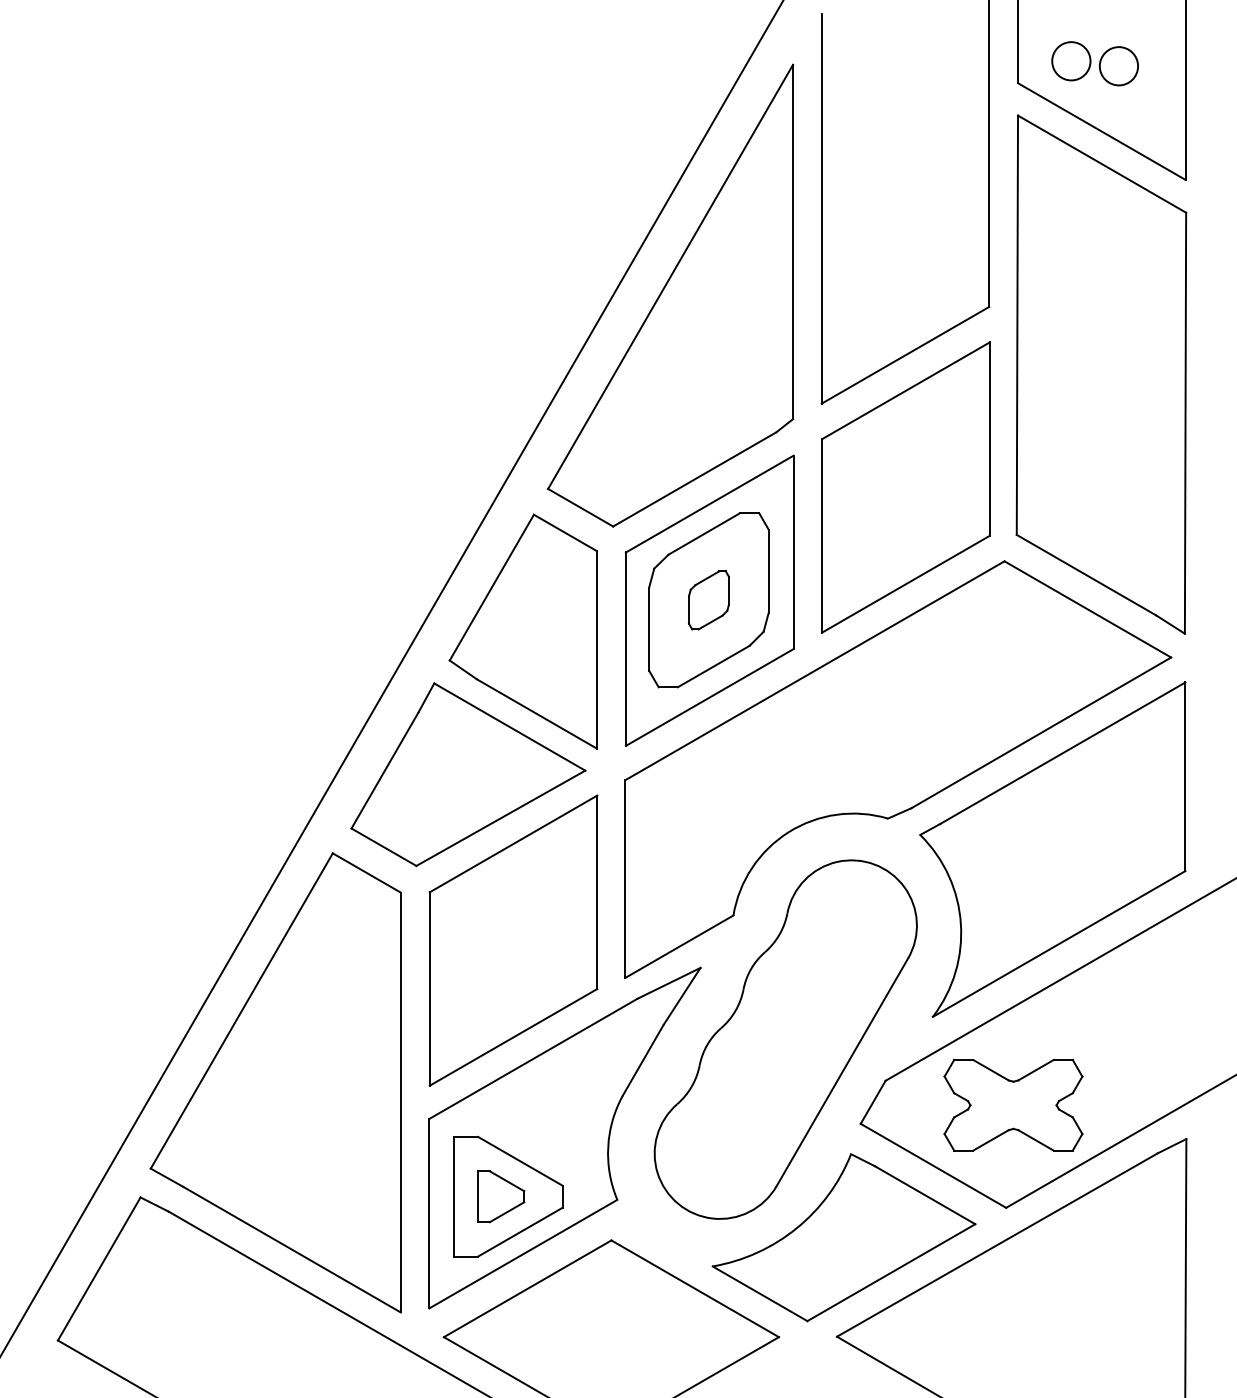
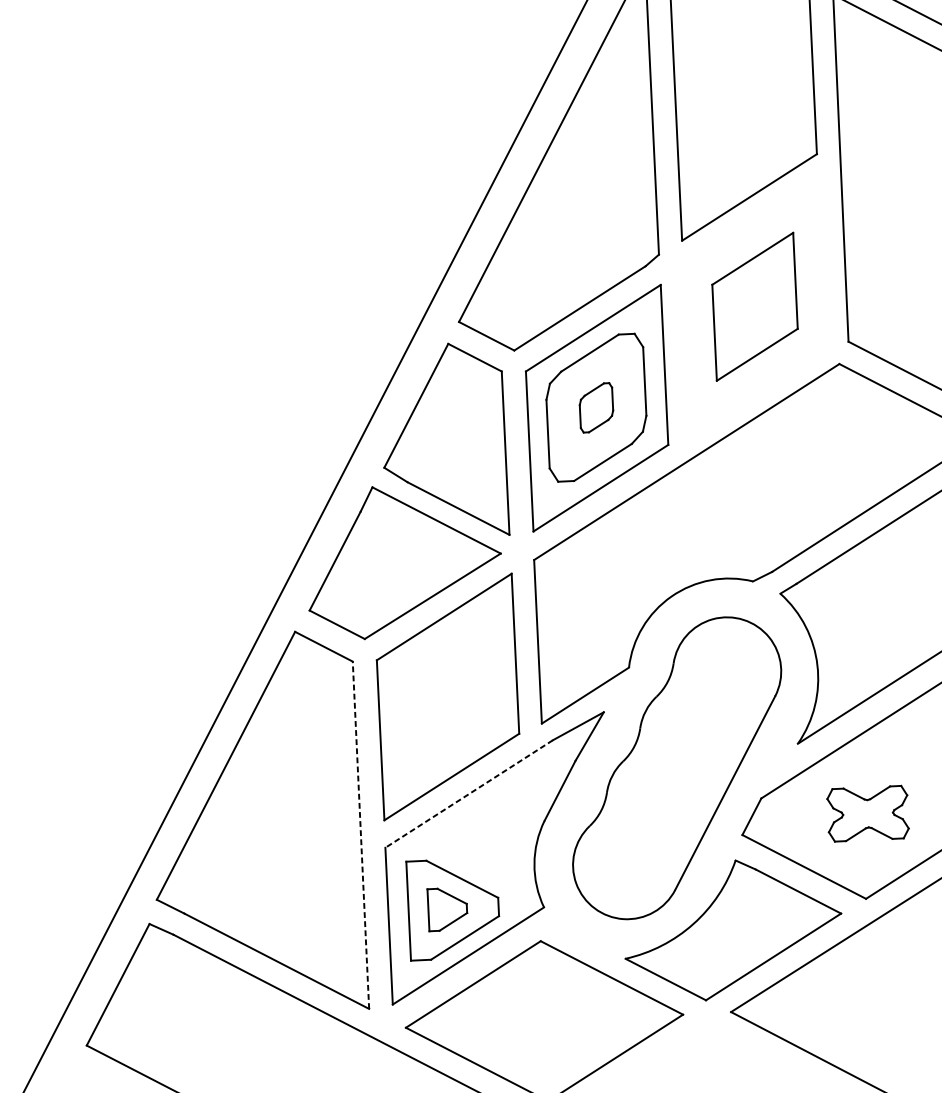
part: (905, 487) -> (754, 306), size x0.6
line: (533, 1059) -> (469, 794), solid -> dashed
line: (400, 1102) -> (360, 835), solid -> dashed
part: (1013, 1105) -> (868, 813), size x0.7

